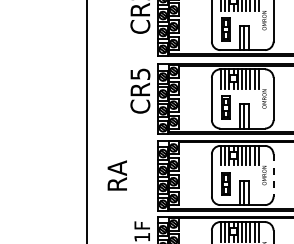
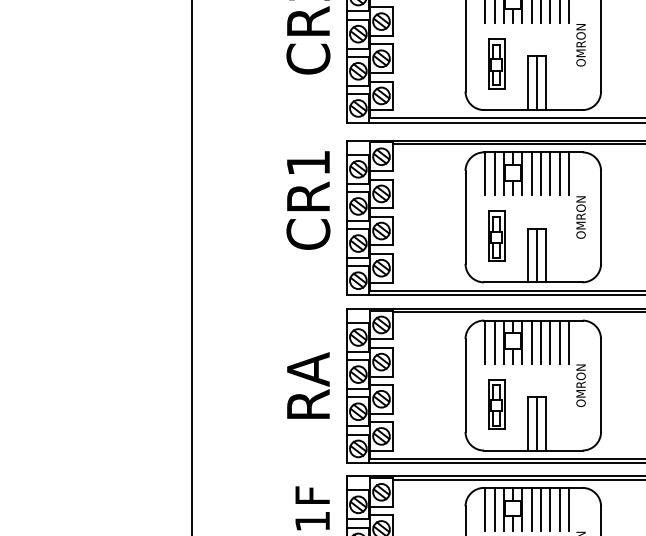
text: (140, 73) -> (308, 161), CR5 -> CR1
text: (116, 175) -> (306, 385), moved
line: (273, 175) -> (600, 385), dashed -> solid

